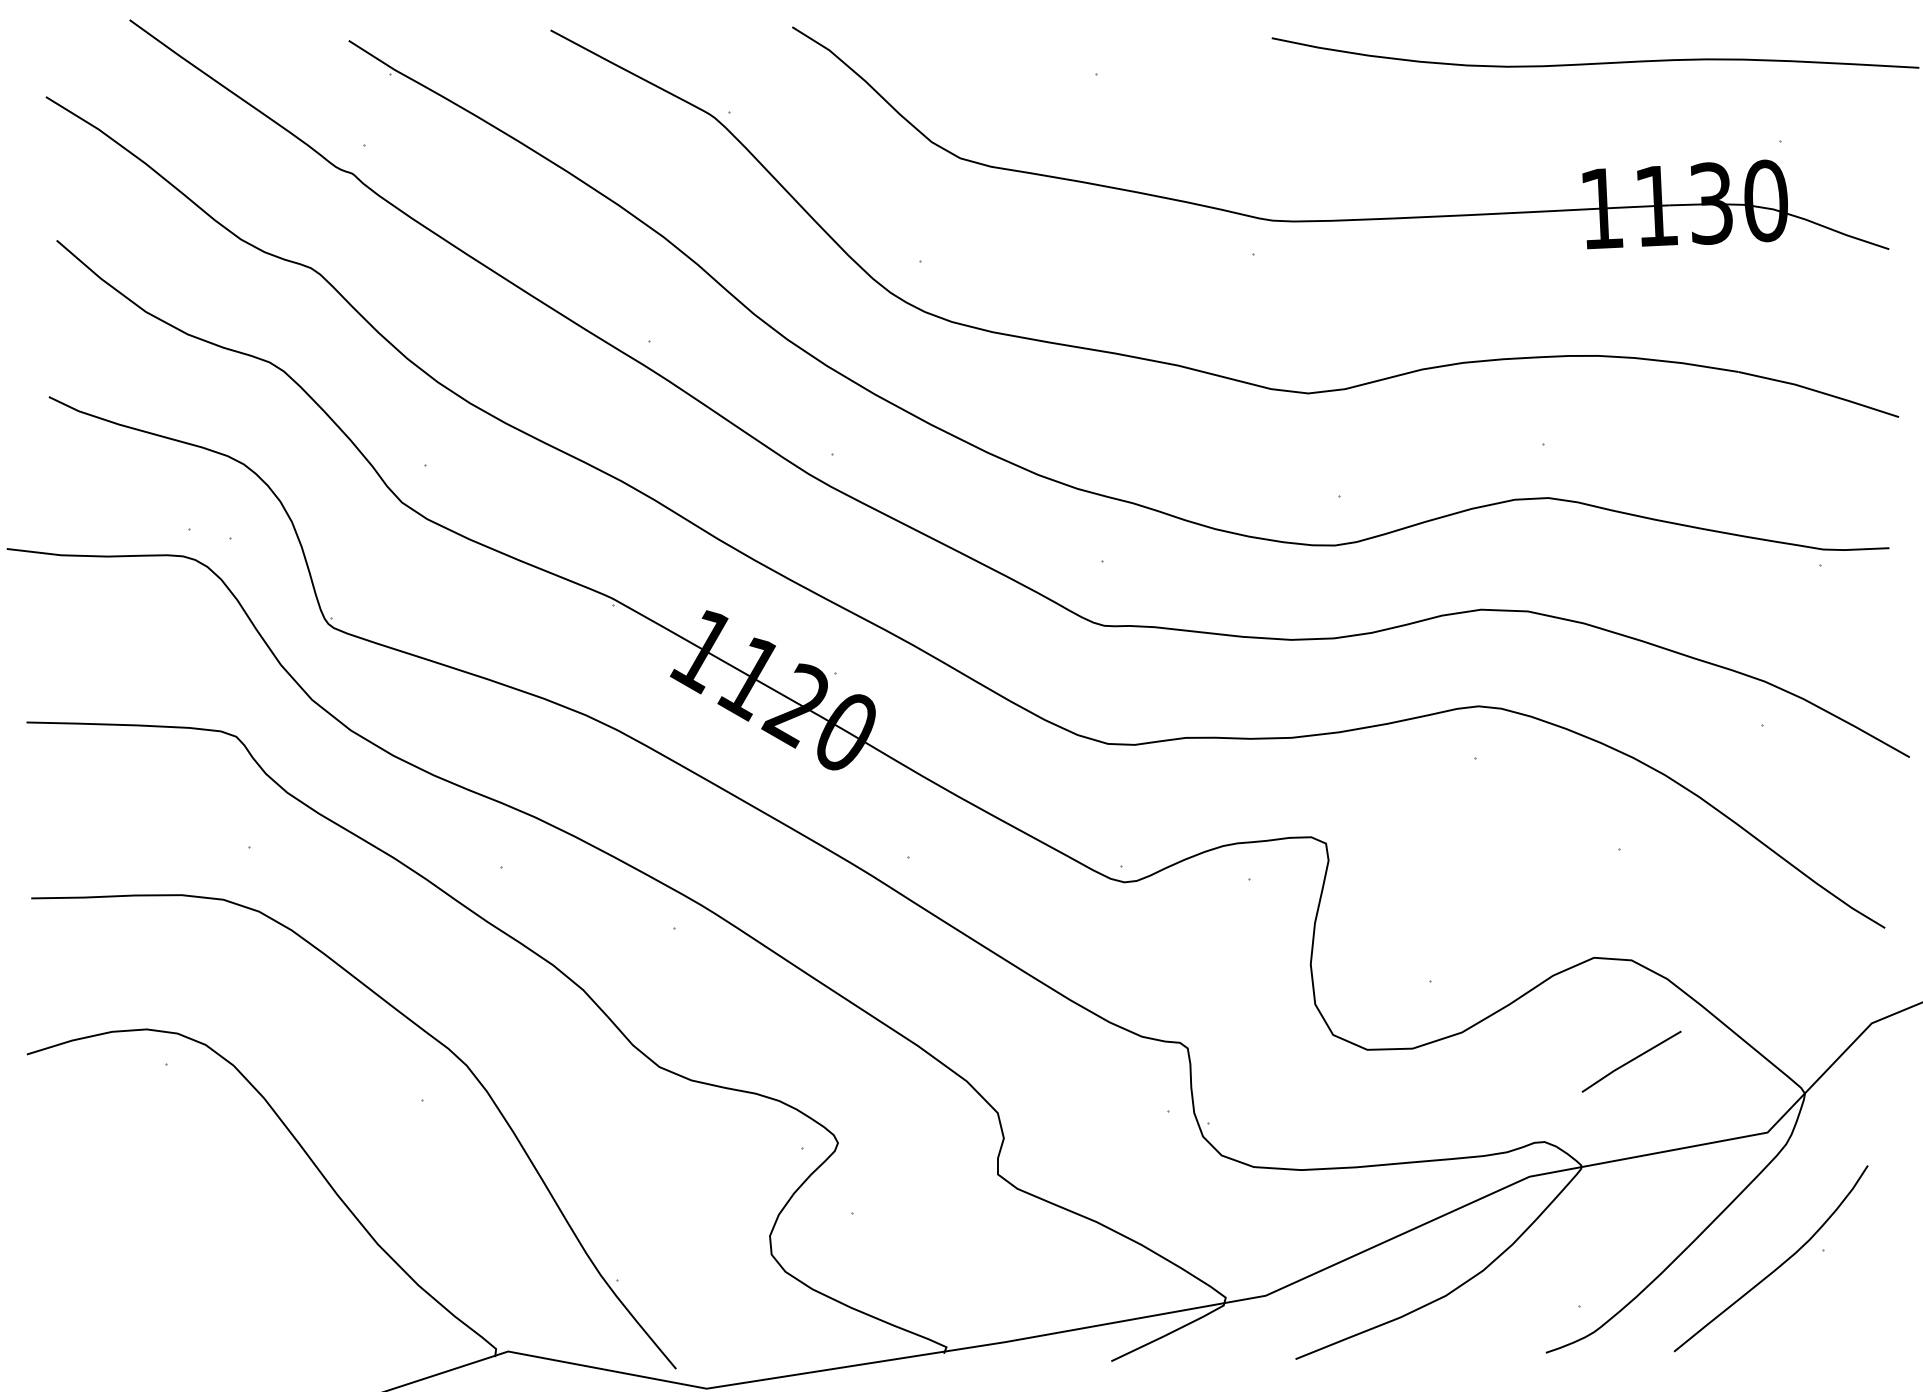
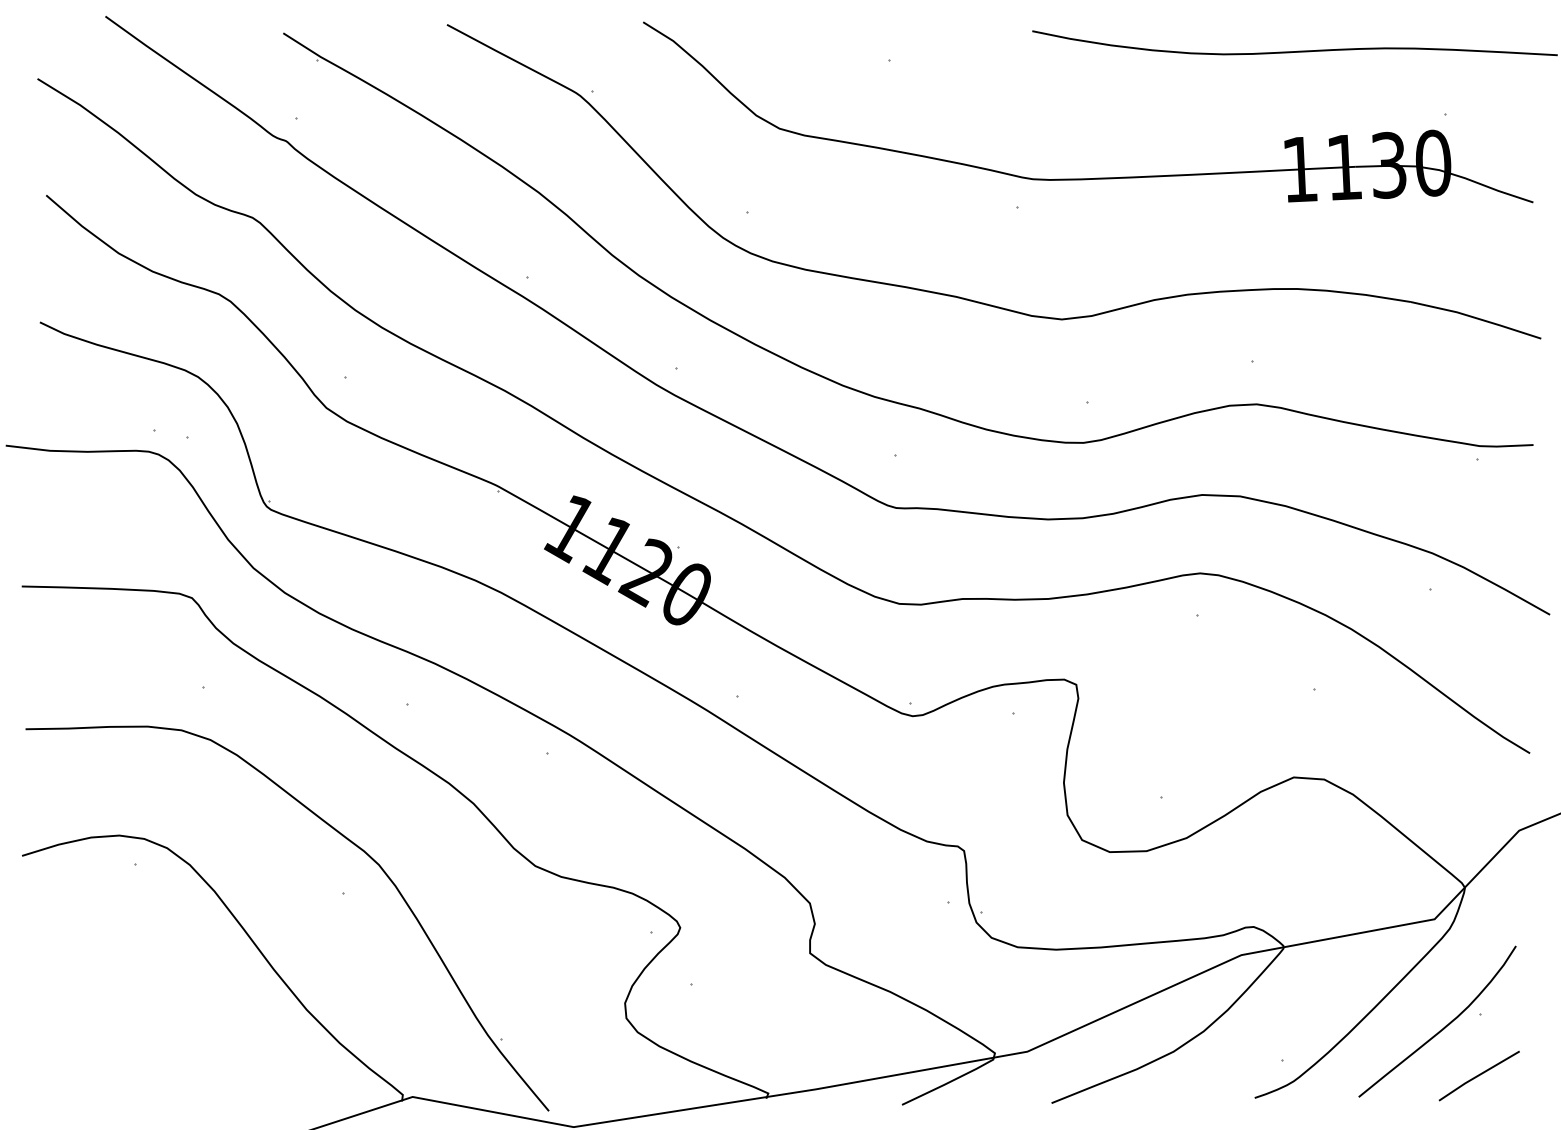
line: (1631, 1061) -> (1479, 1075), moved

